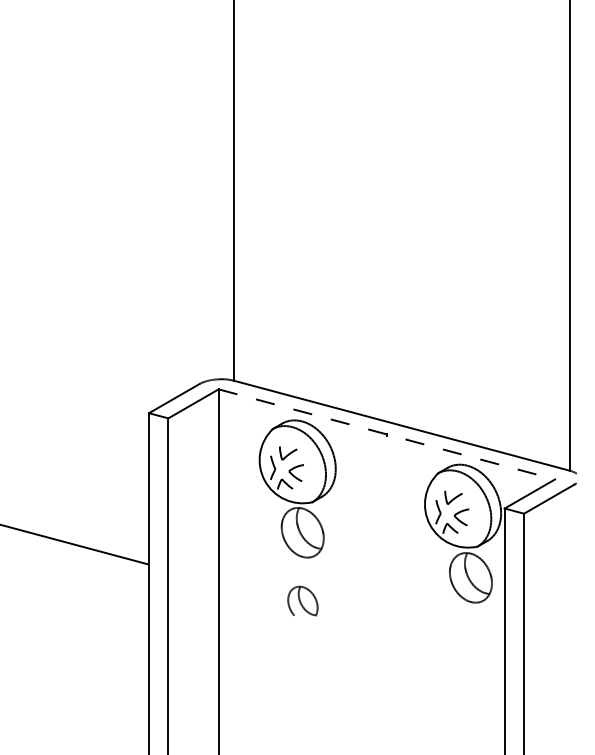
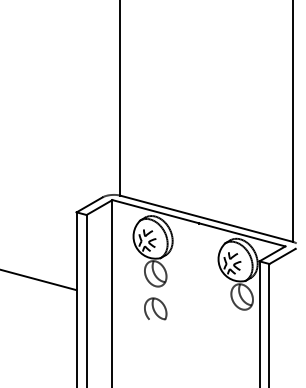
line: (386, 434) -> (198, 223), dashed -> solid
part: (302, 600) -> (155, 308), size x1.43

